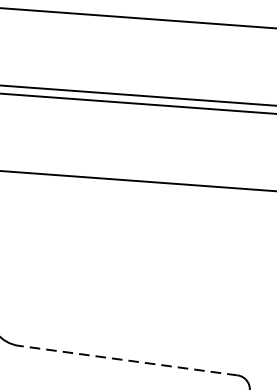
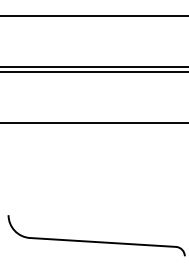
line: (127, 360) -> (102, 242), dashed -> solid

